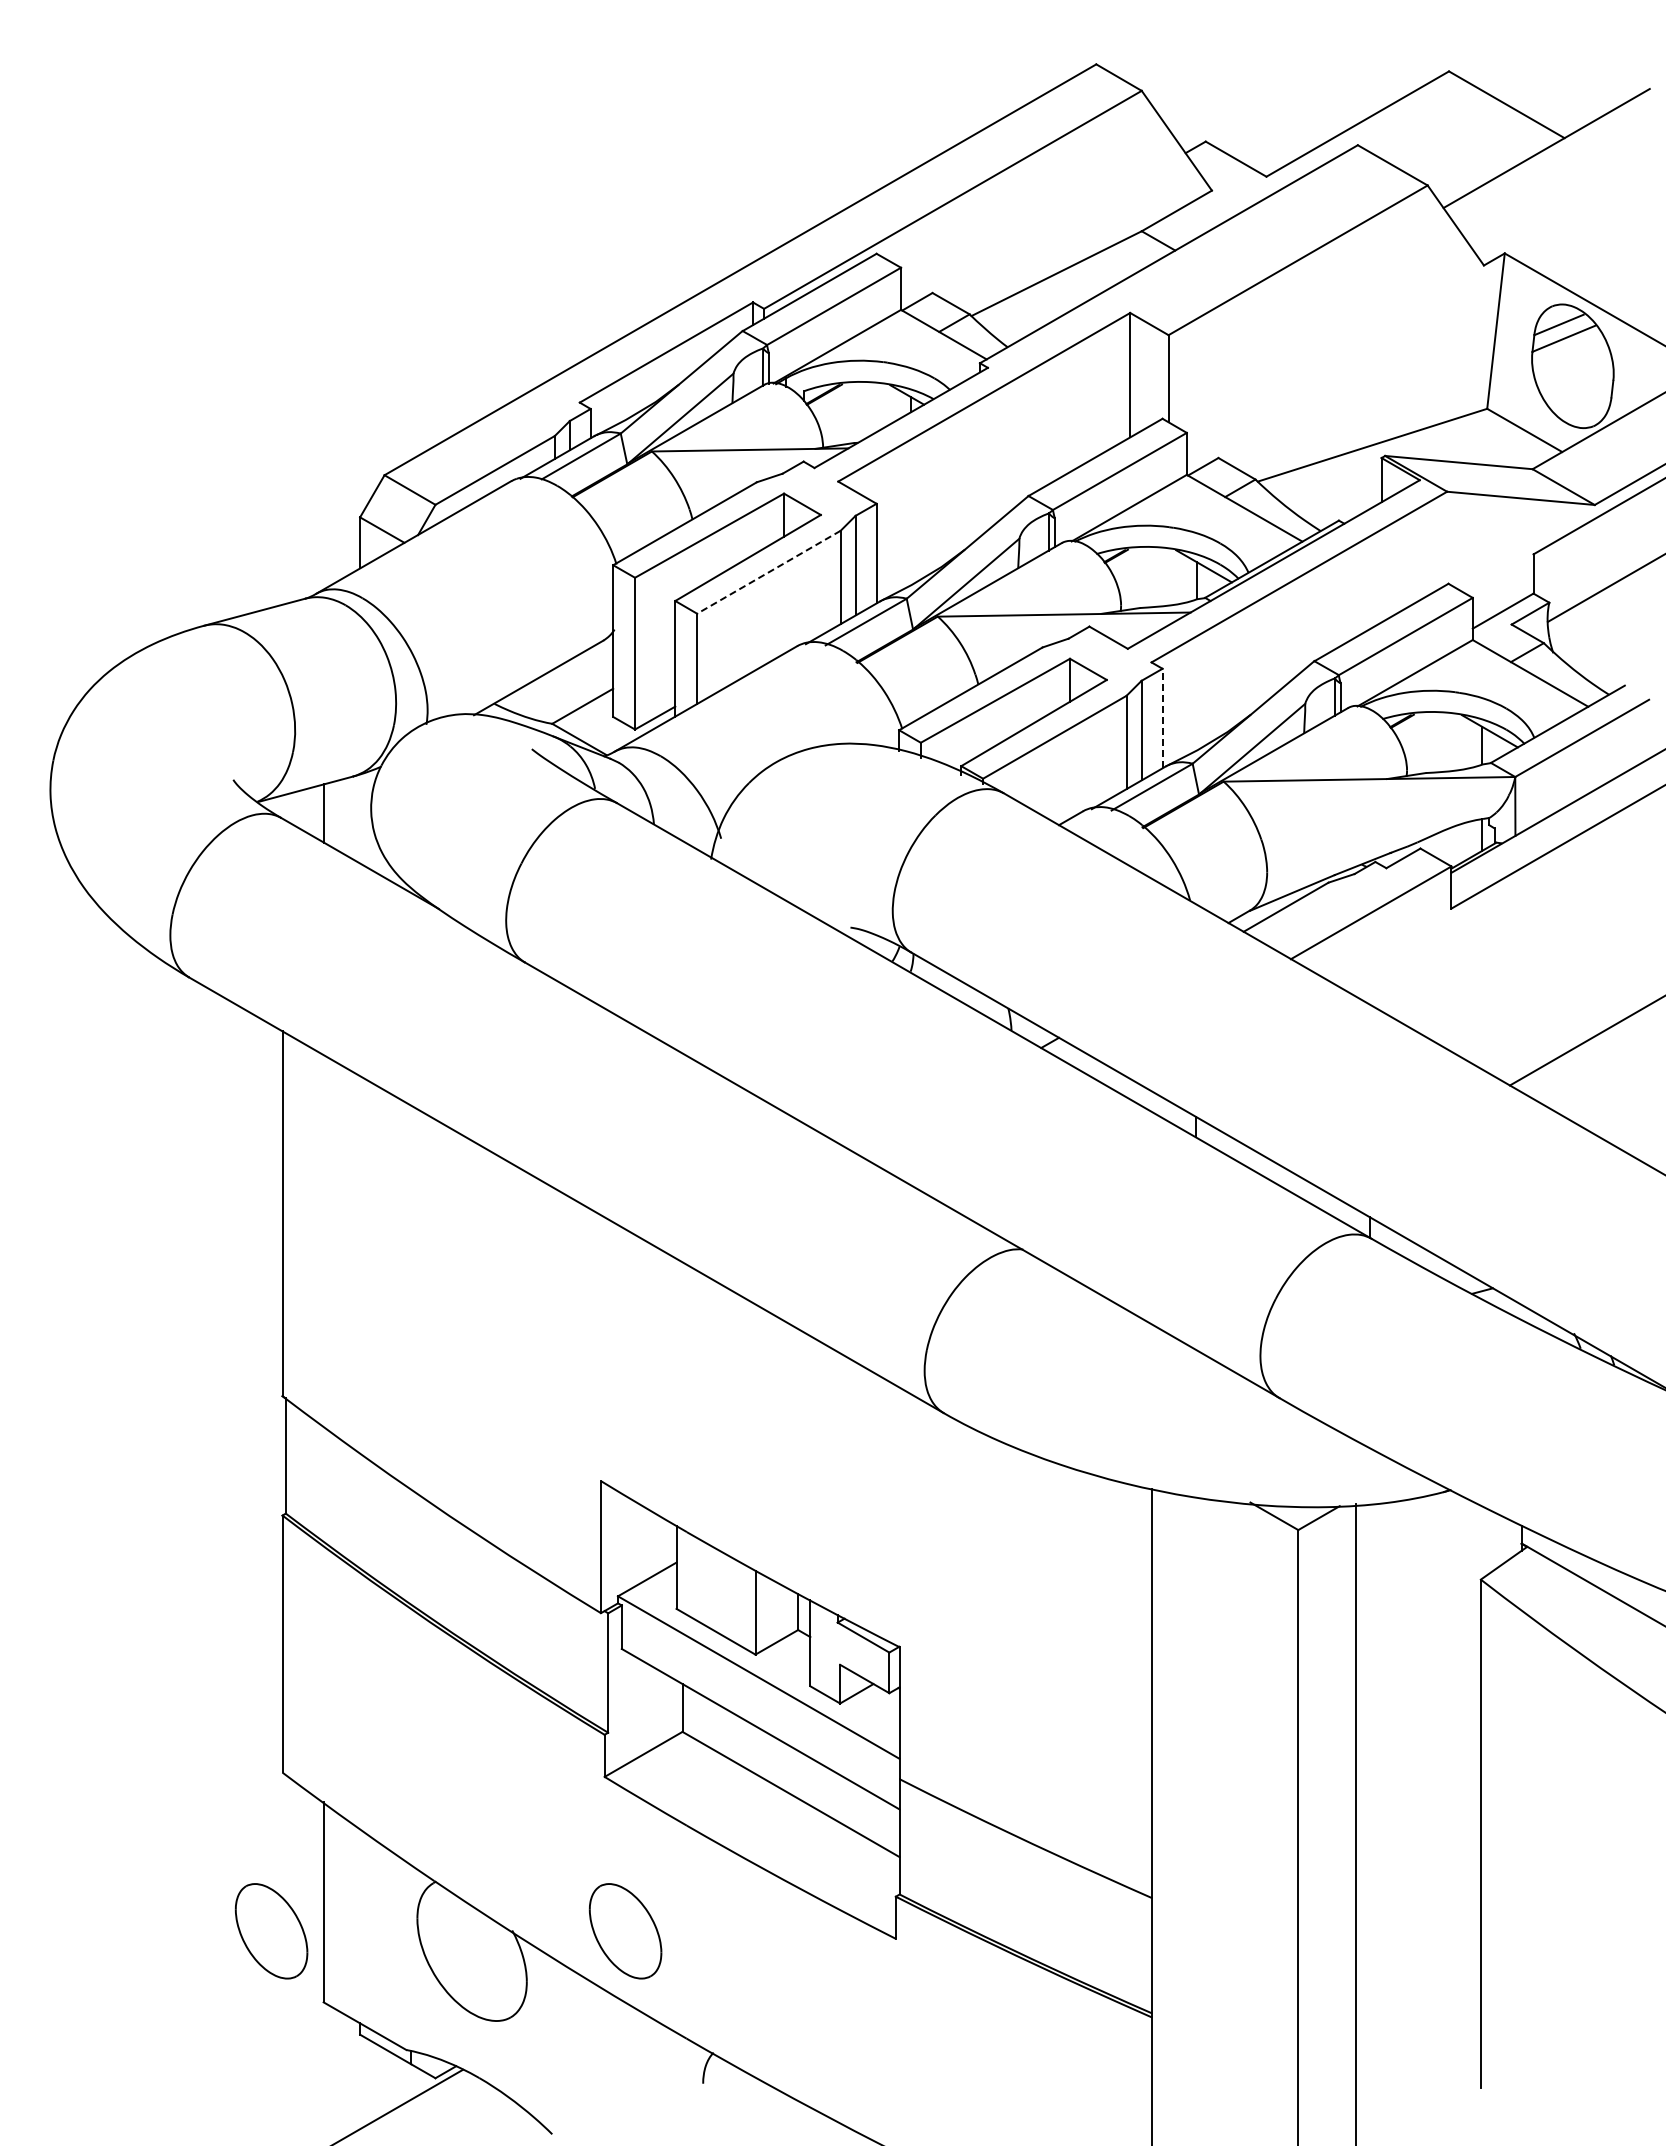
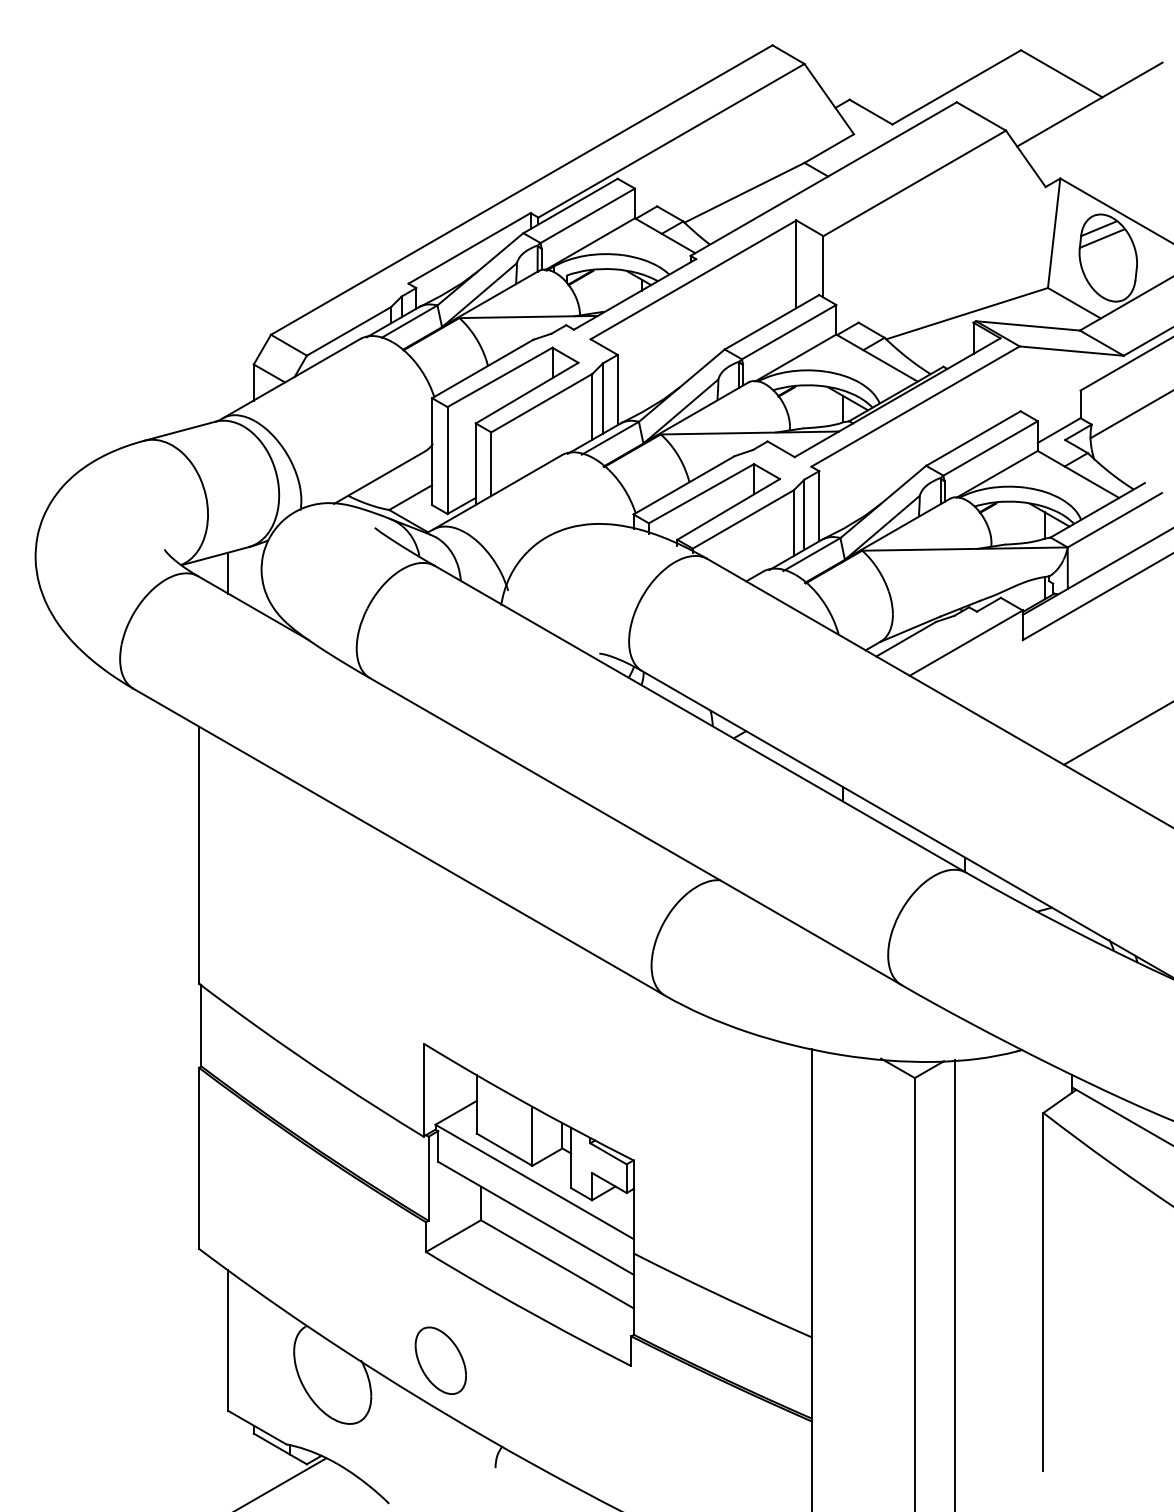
line: (768, 572) -> (541, 403), dashed -> solid
line: (1162, 718) -> (819, 506), dashed -> solid
part: (271, 1931) -> (191, 1360), removed

